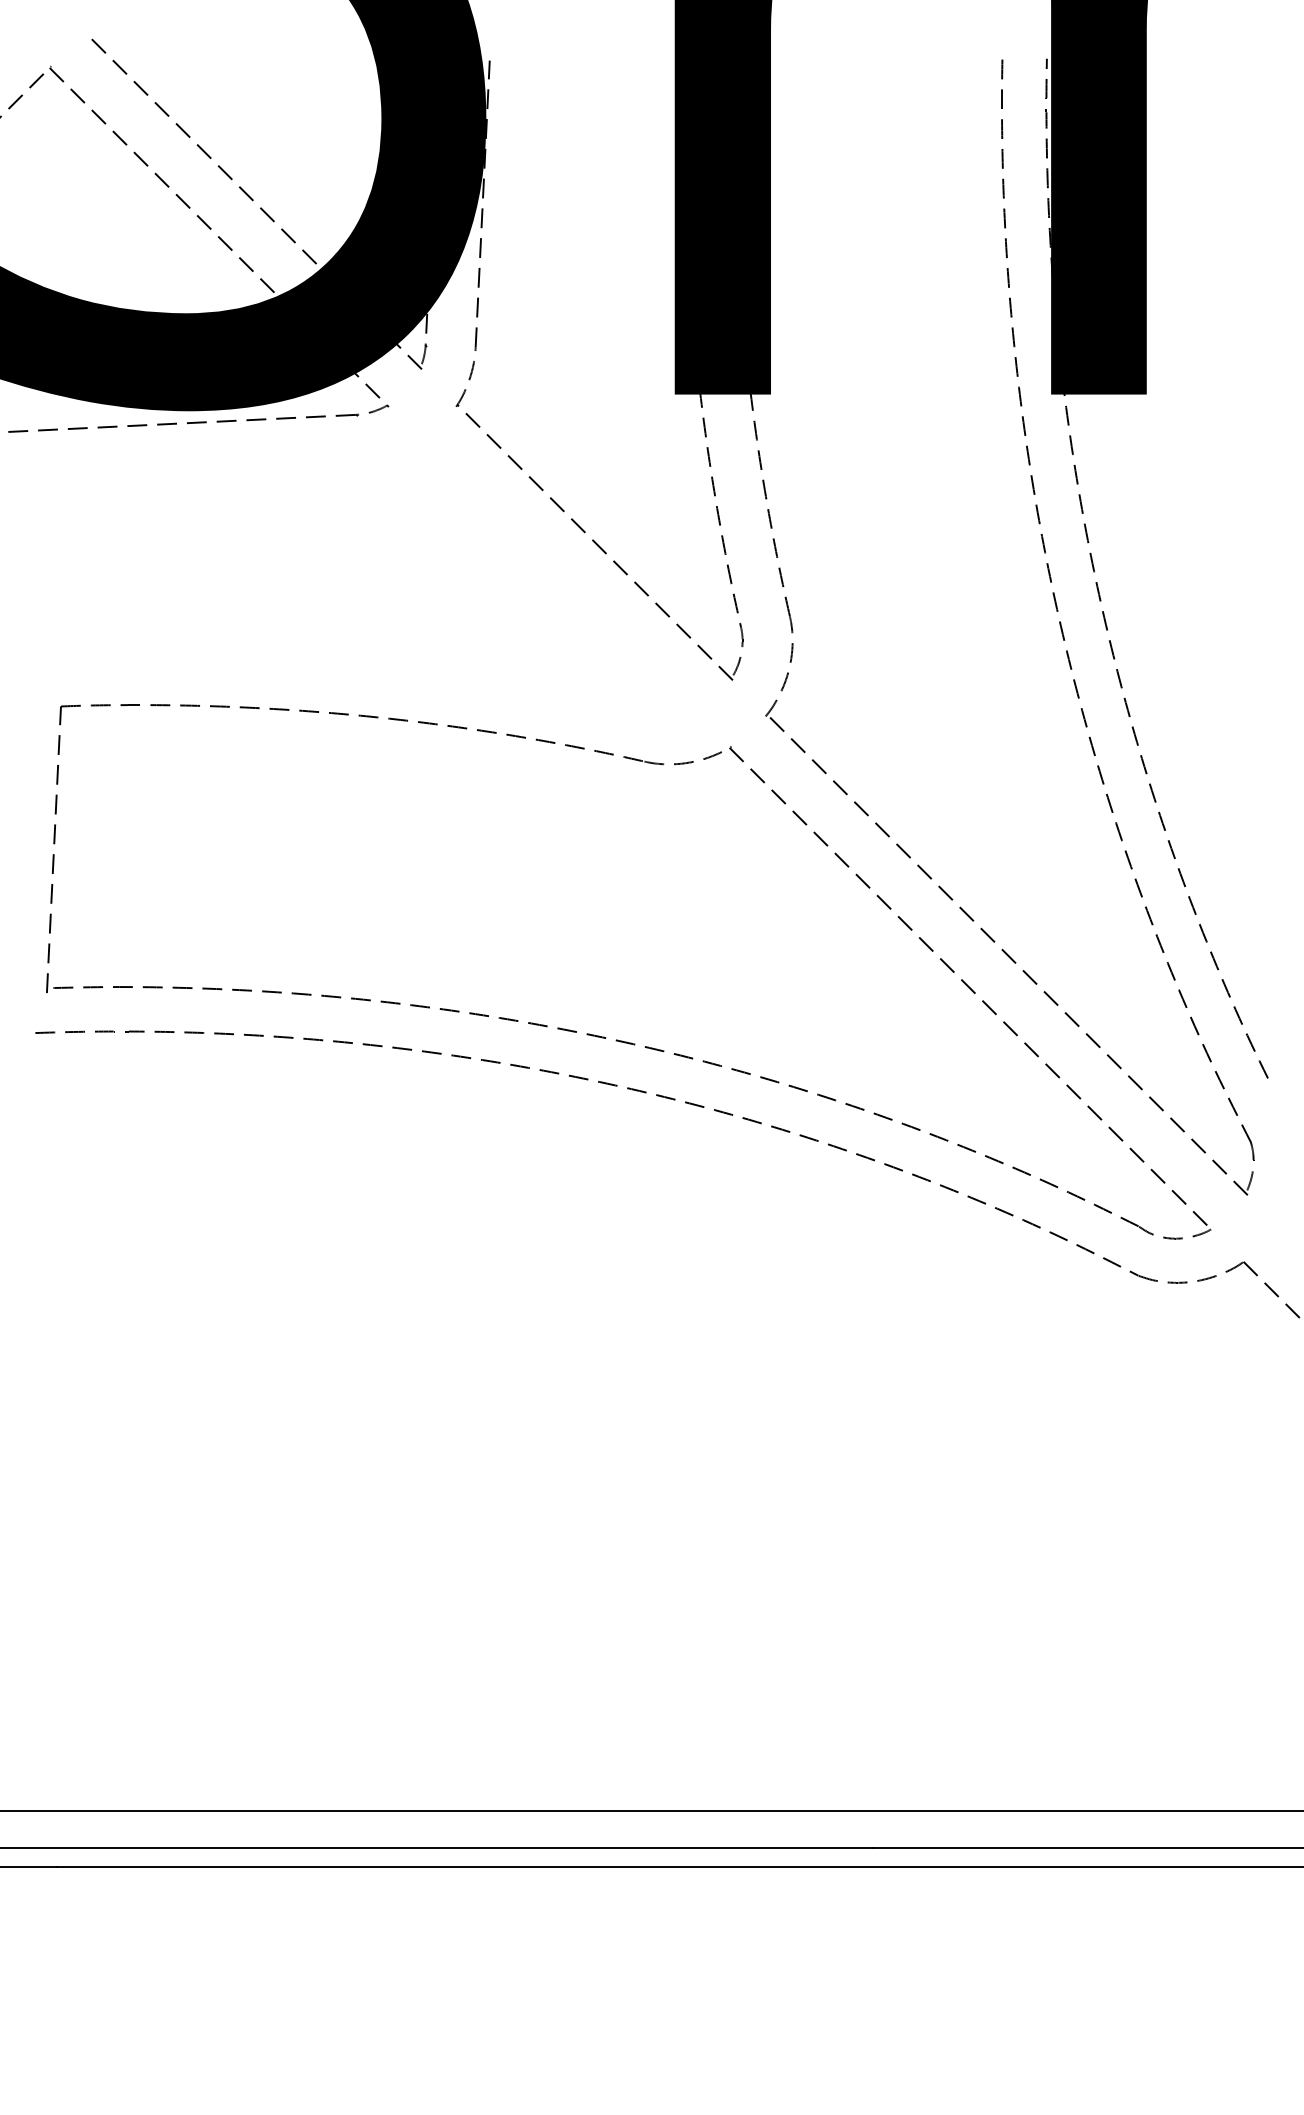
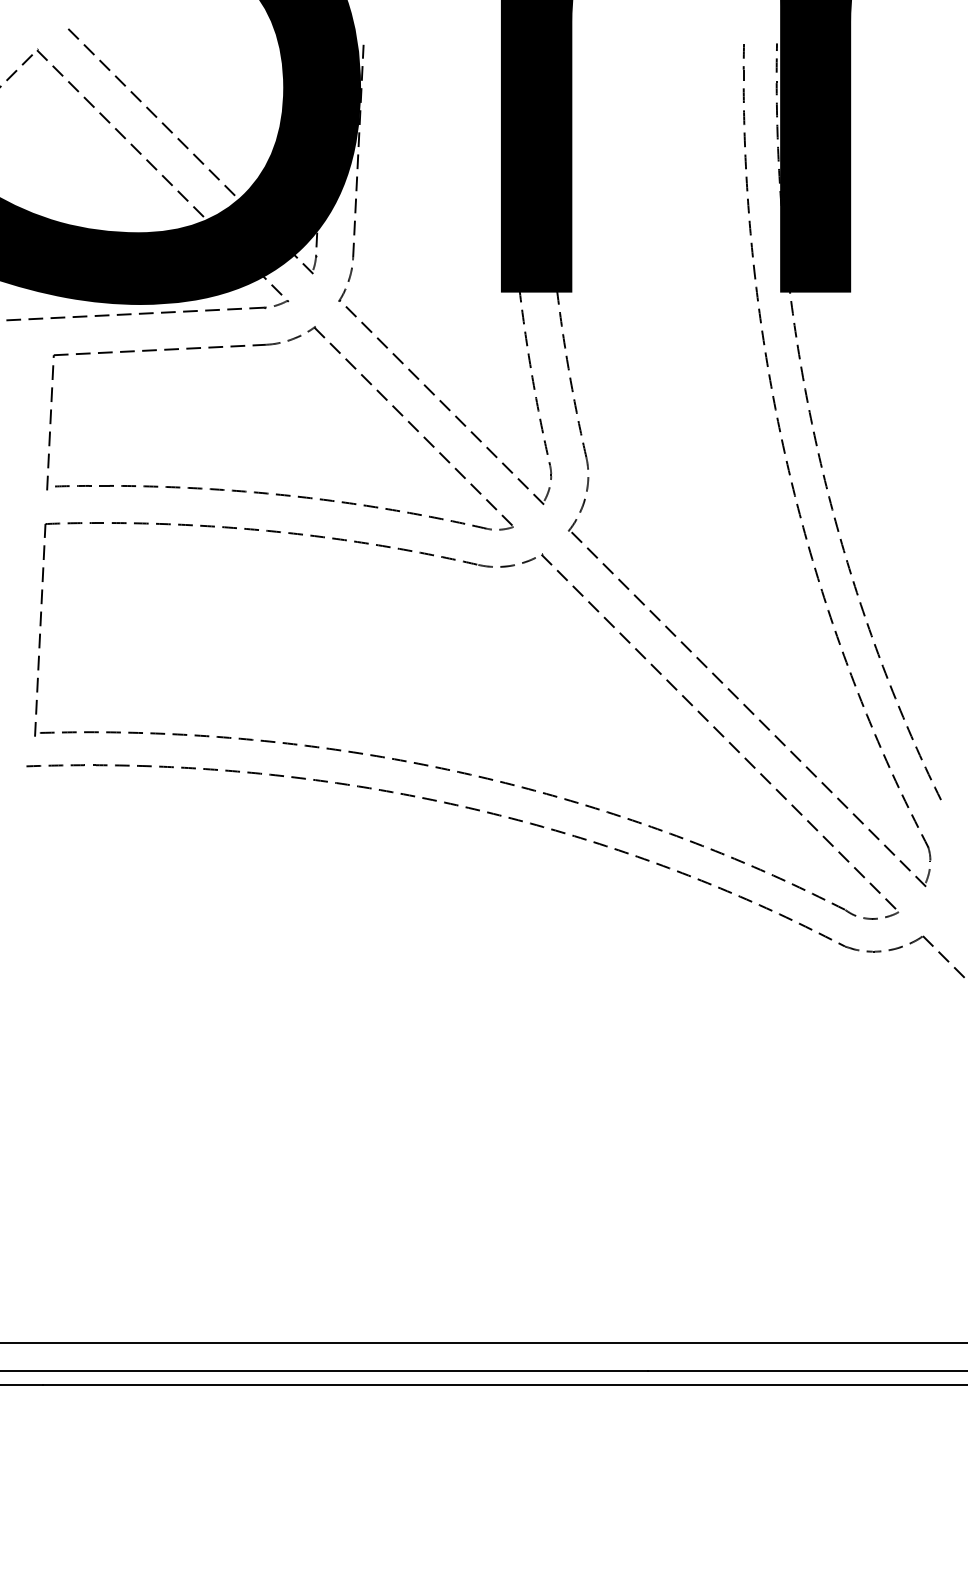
part: (374, 665) -> (278, 493), added

